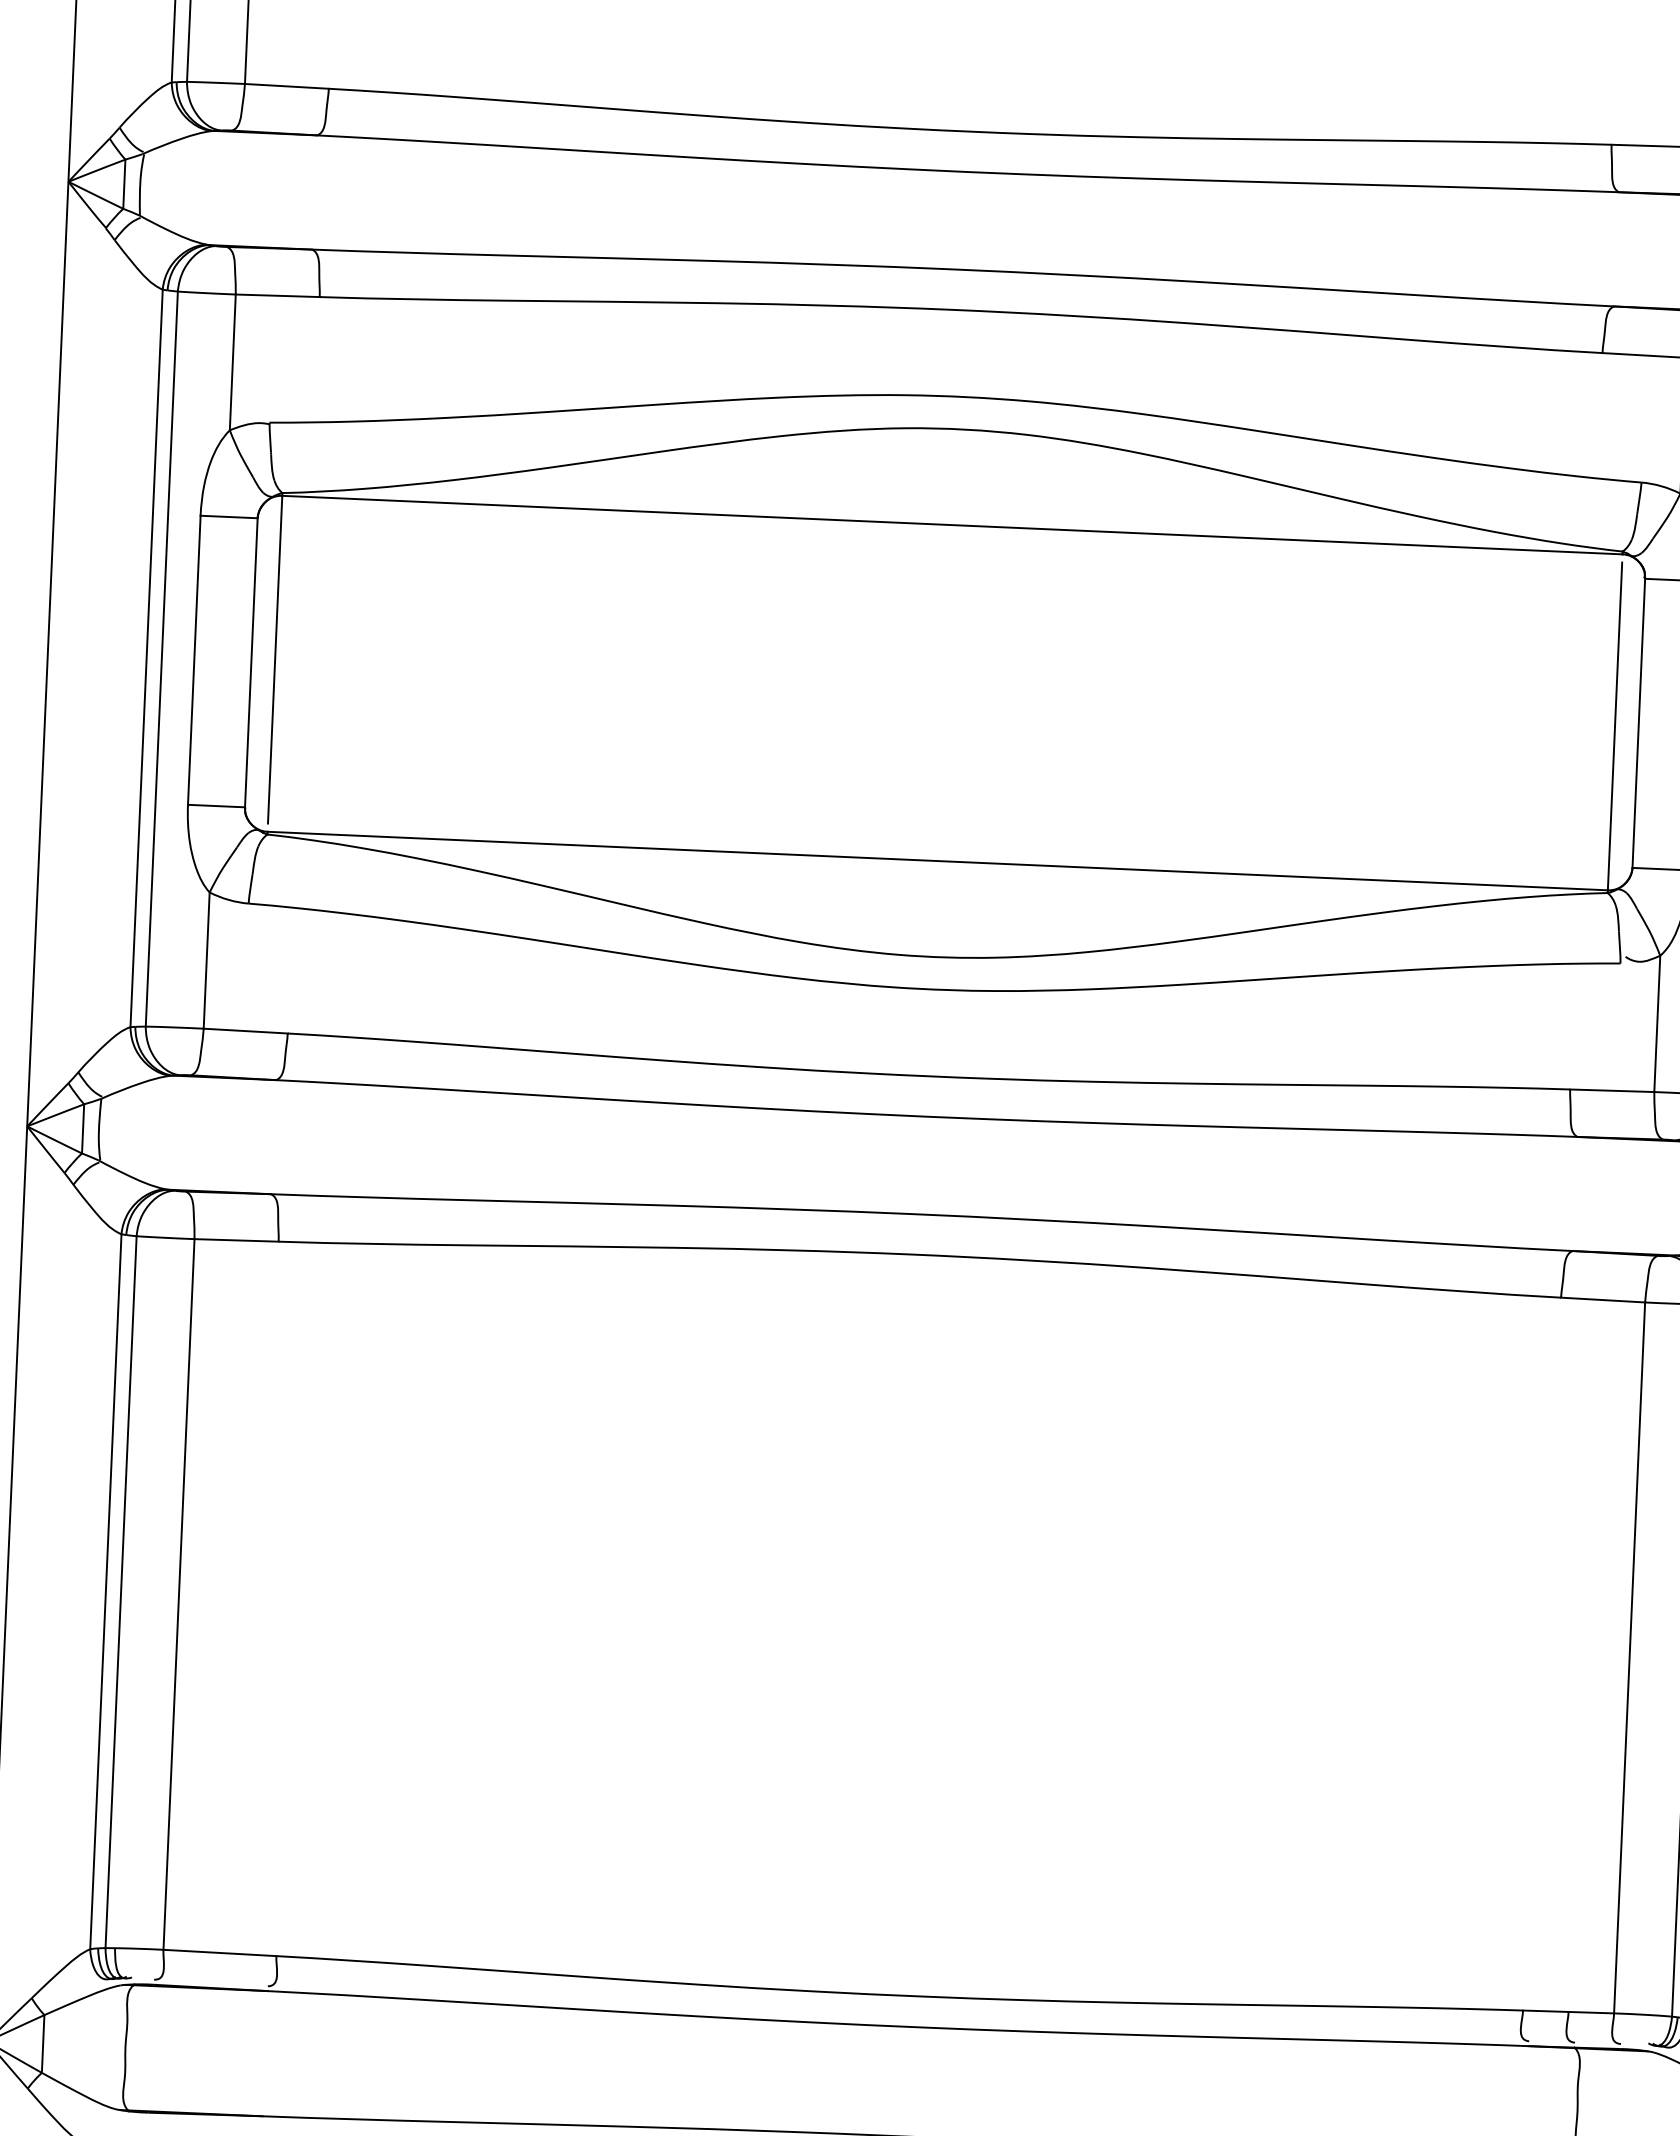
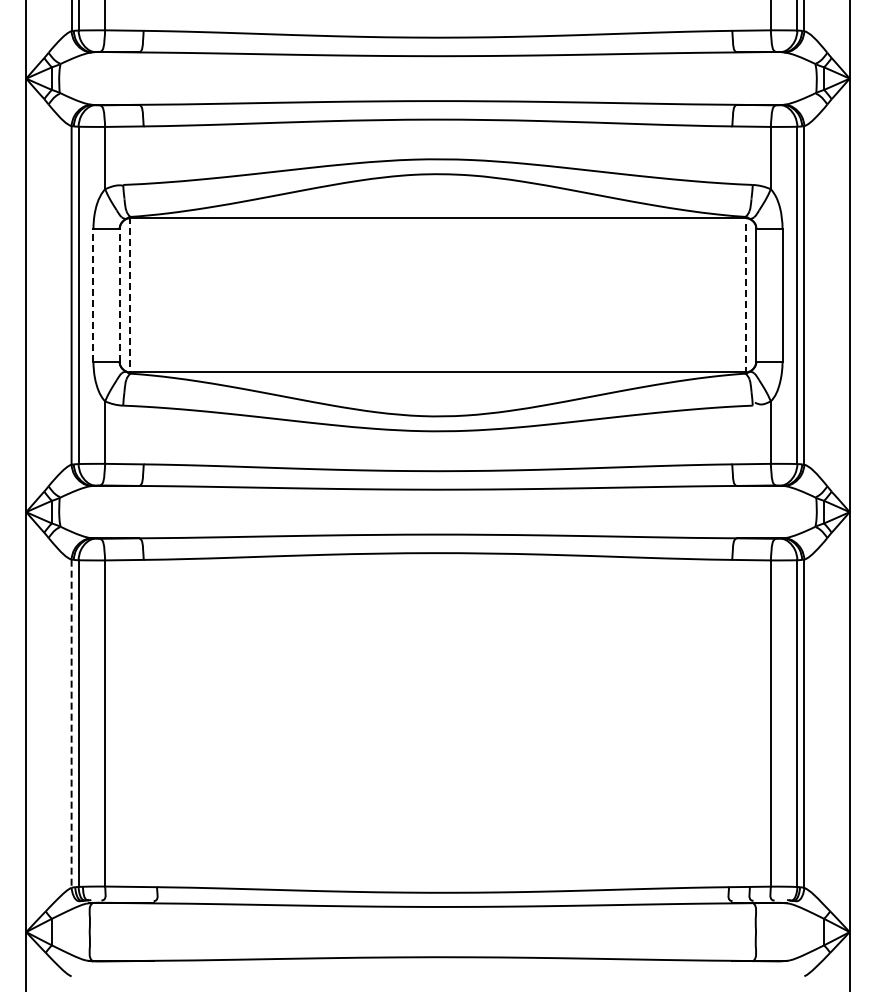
line: (275, 657) -> (130, 292), solid -> dashed
line: (194, 658) -> (93, 294), solid -> dashed
line: (251, 660) -> (119, 294), solid -> dashed
line: (1614, 727) -> (745, 297), solid -> dashed
line: (105, 1593) -> (71, 724), solid -> dashed

